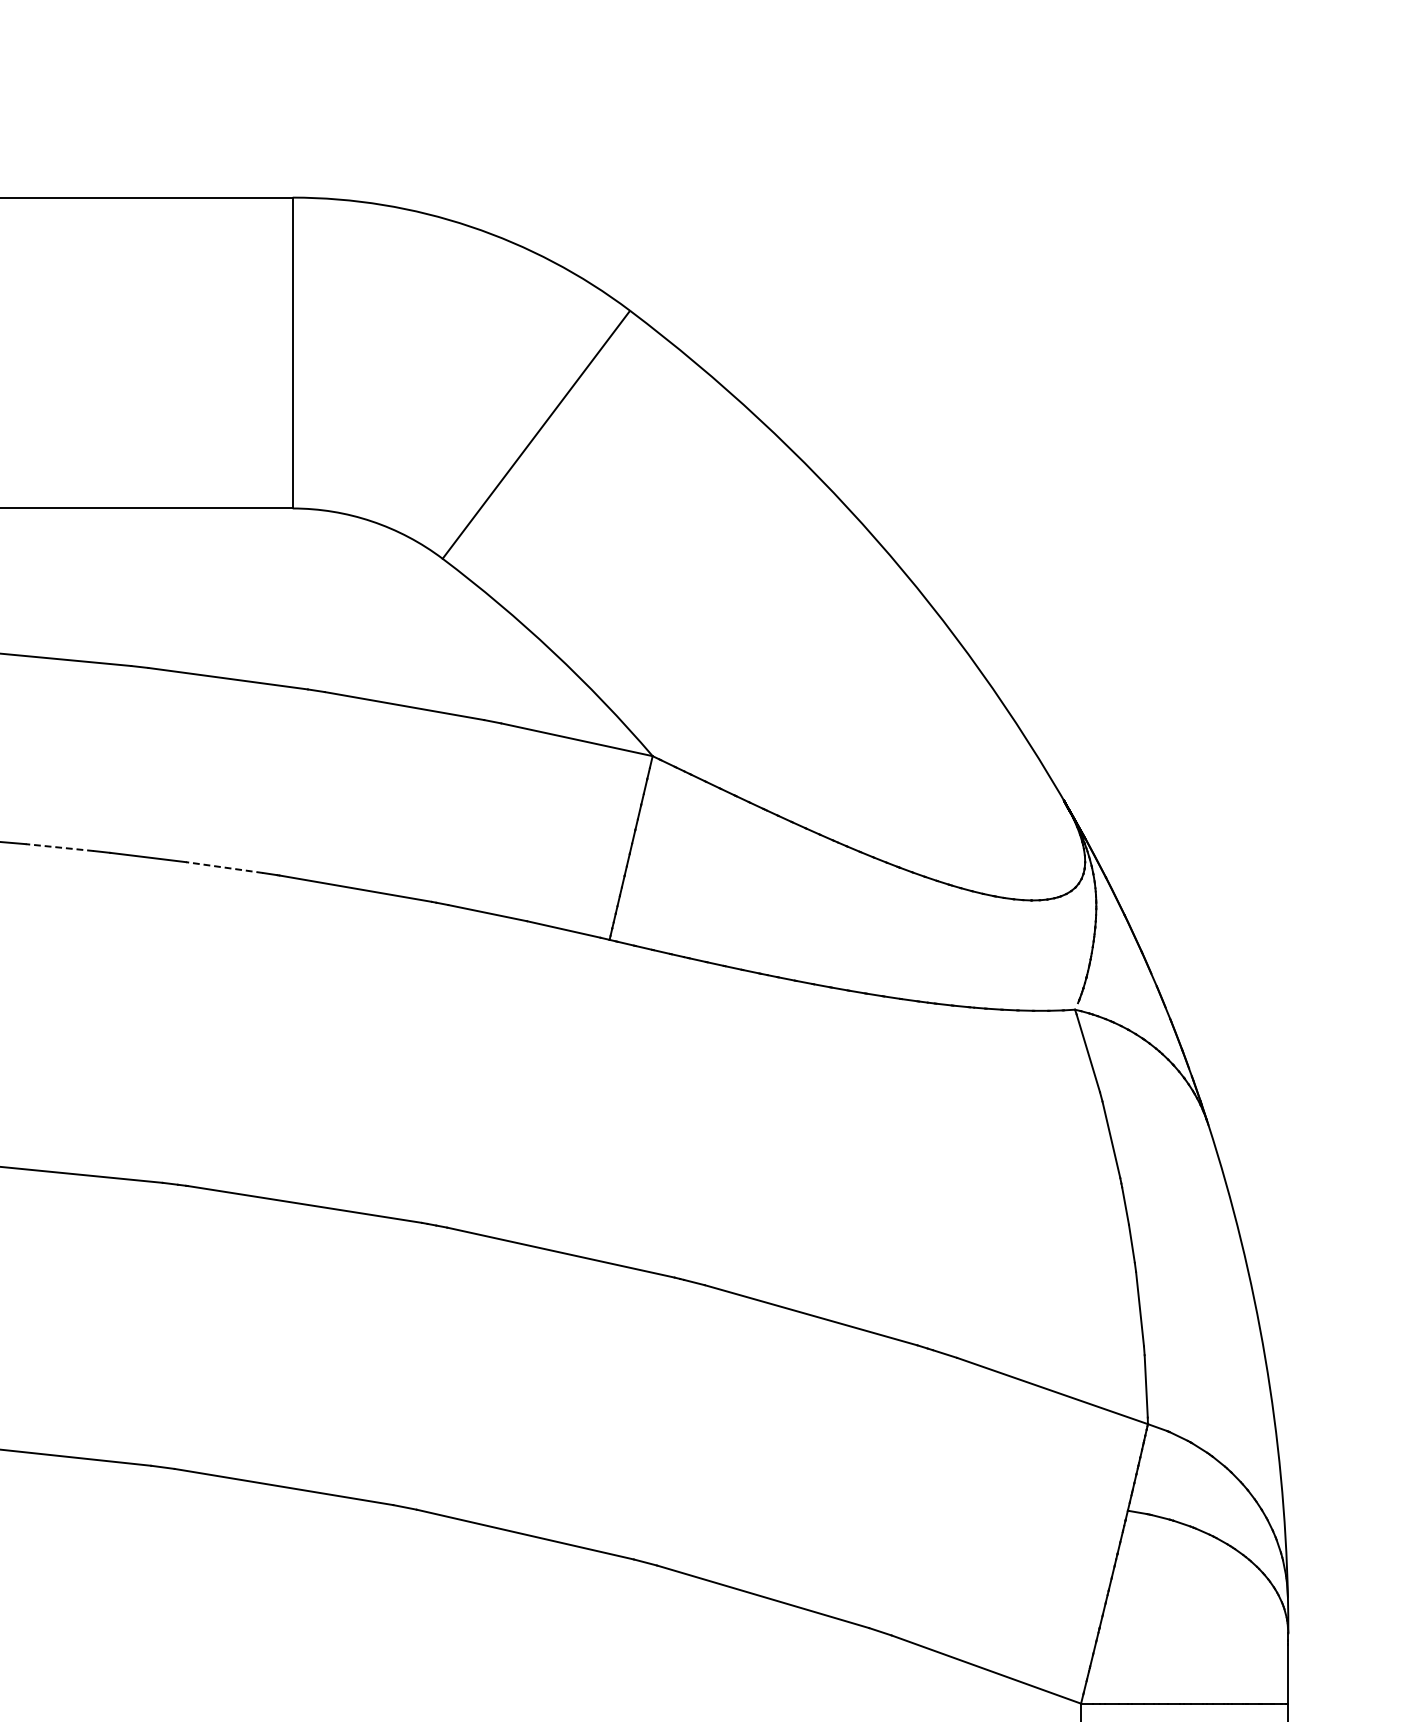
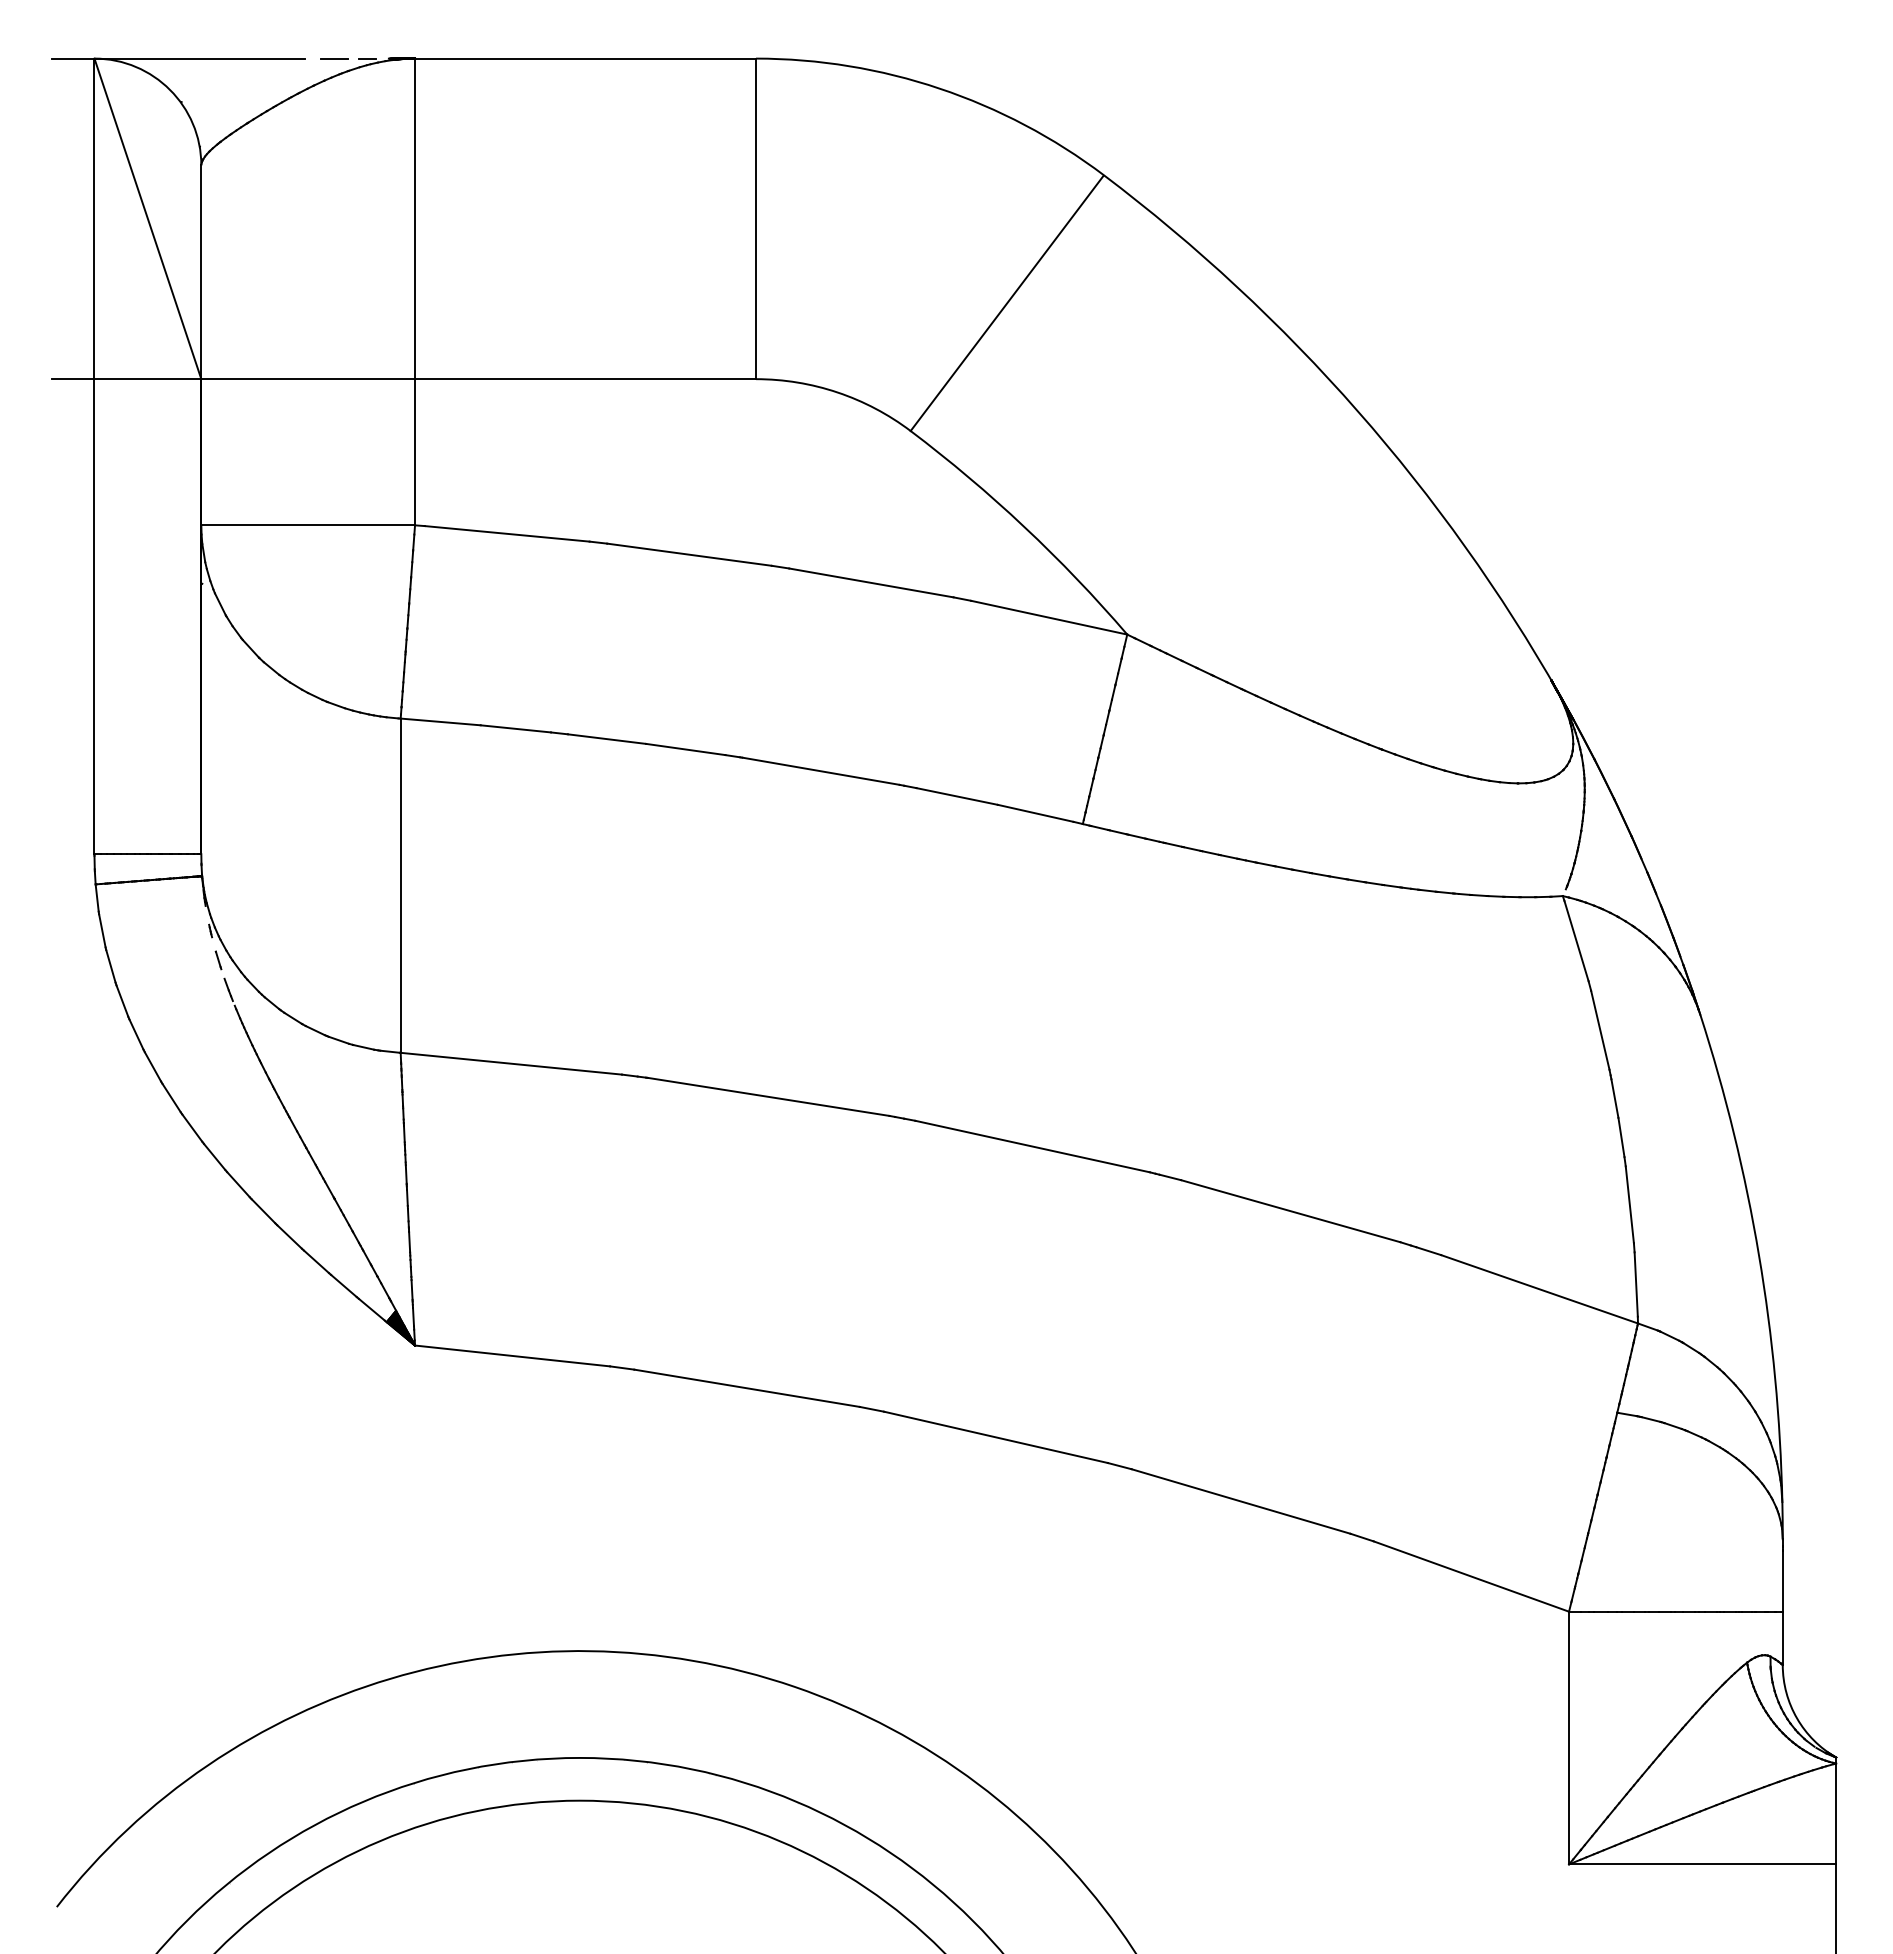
line: (59, 847) -> (515, 728), dashed -> solid
line: (224, 867) -> (685, 749), dashed -> solid

